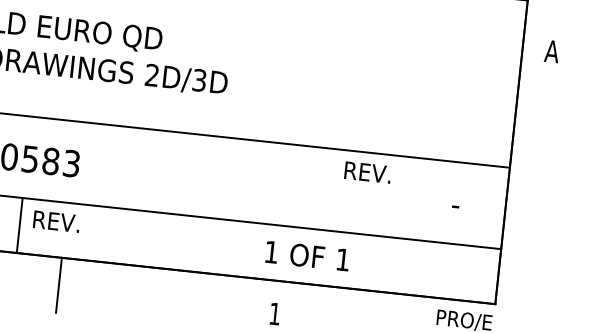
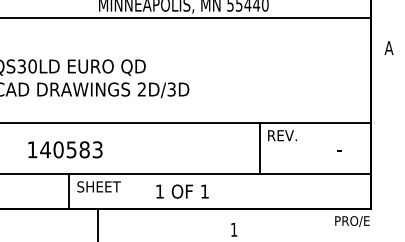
line: (329, 189) -> (259, 148), added
text: (66, 222) -> (98, 186), REV. -> SHEET
text: (307, 255) -> (182, 191), moved

